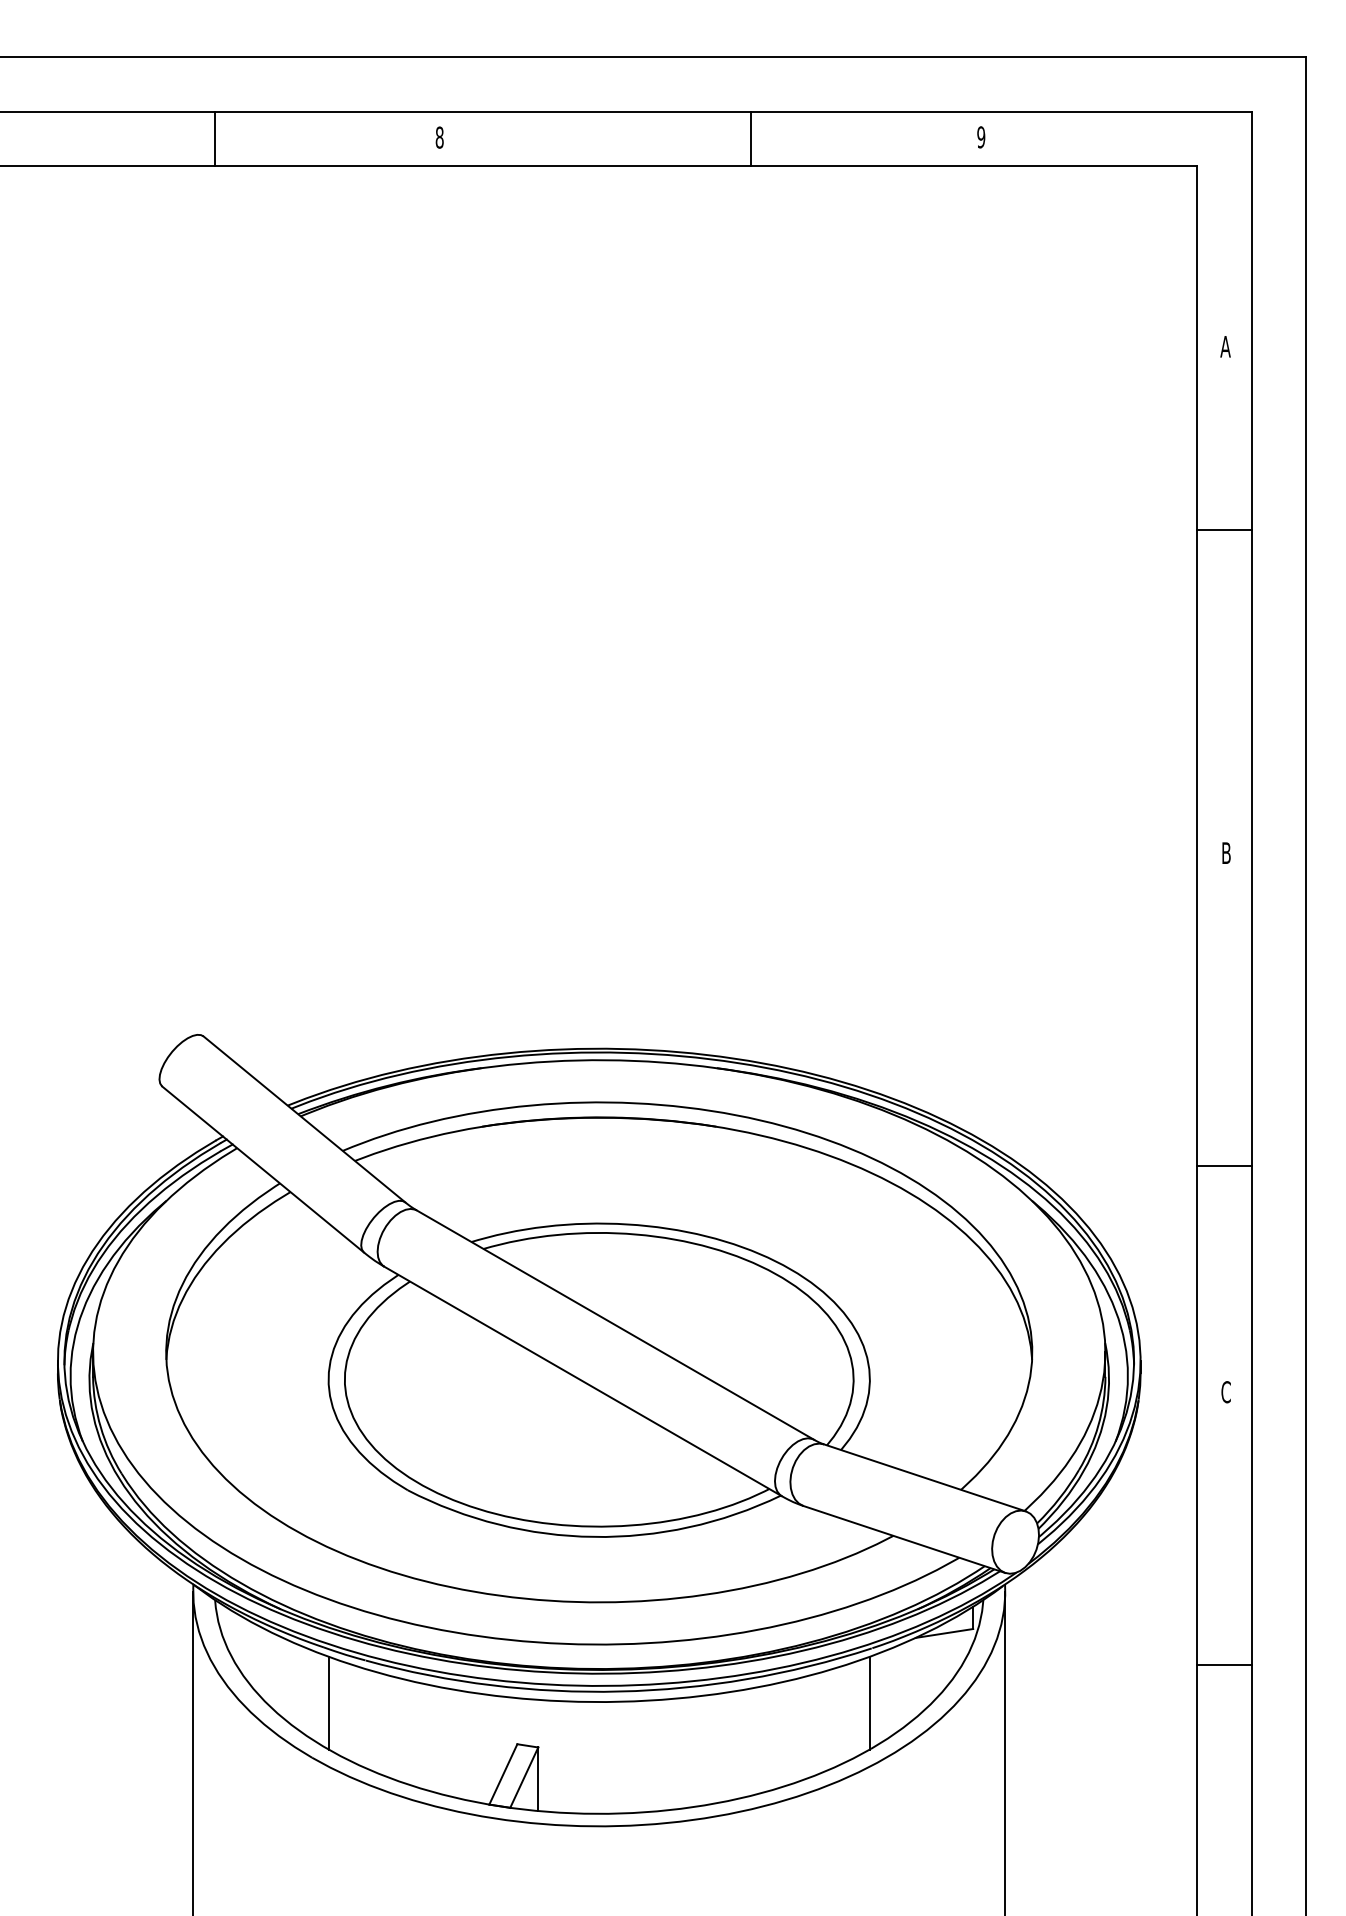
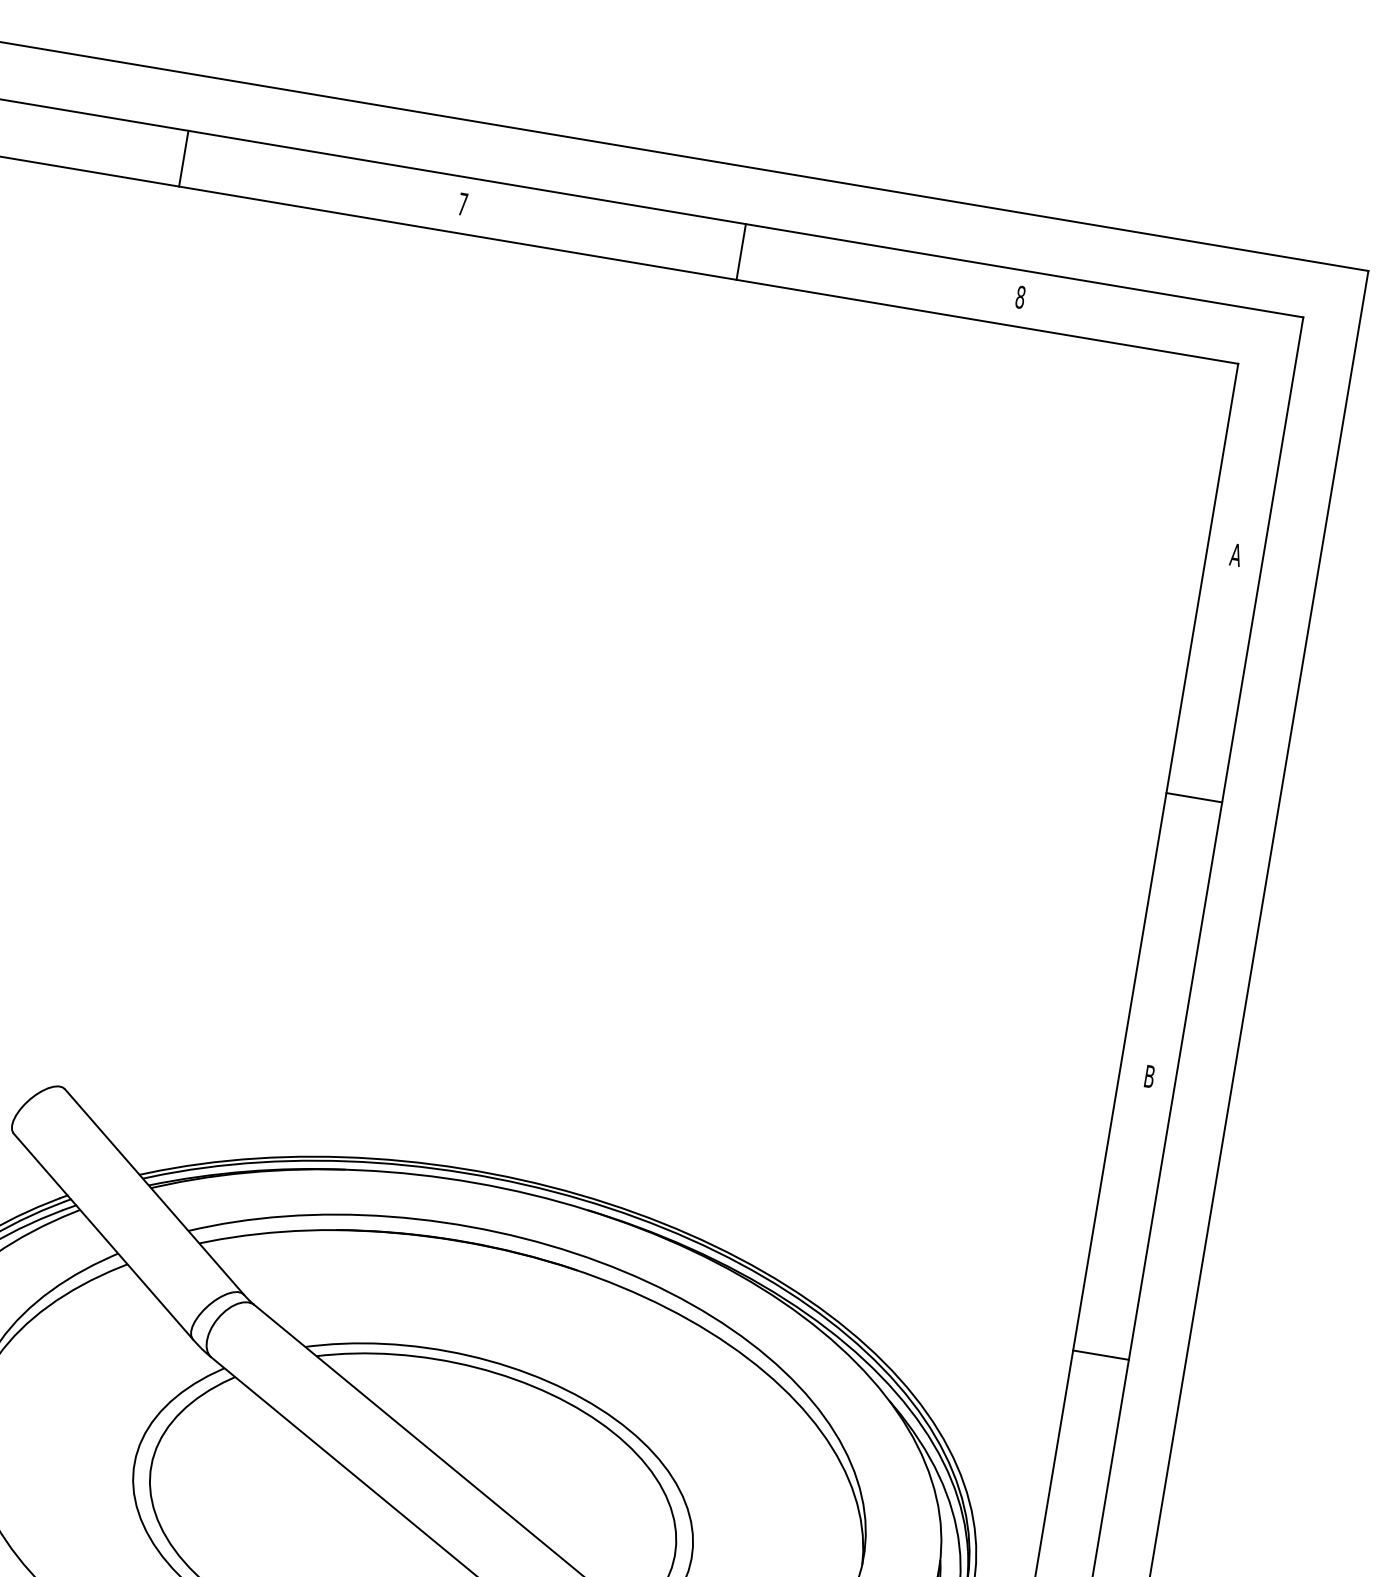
text: (439, 137) -> (462, 204), 8 -> 7
text: (981, 137) -> (1020, 297), 9 -> 8
line: (214, 138) -> (183, 158), moved
line: (751, 138) -> (741, 251), moved
line: (1224, 529) -> (1194, 797), moved
line: (1224, 1166) -> (1100, 1355), moved

